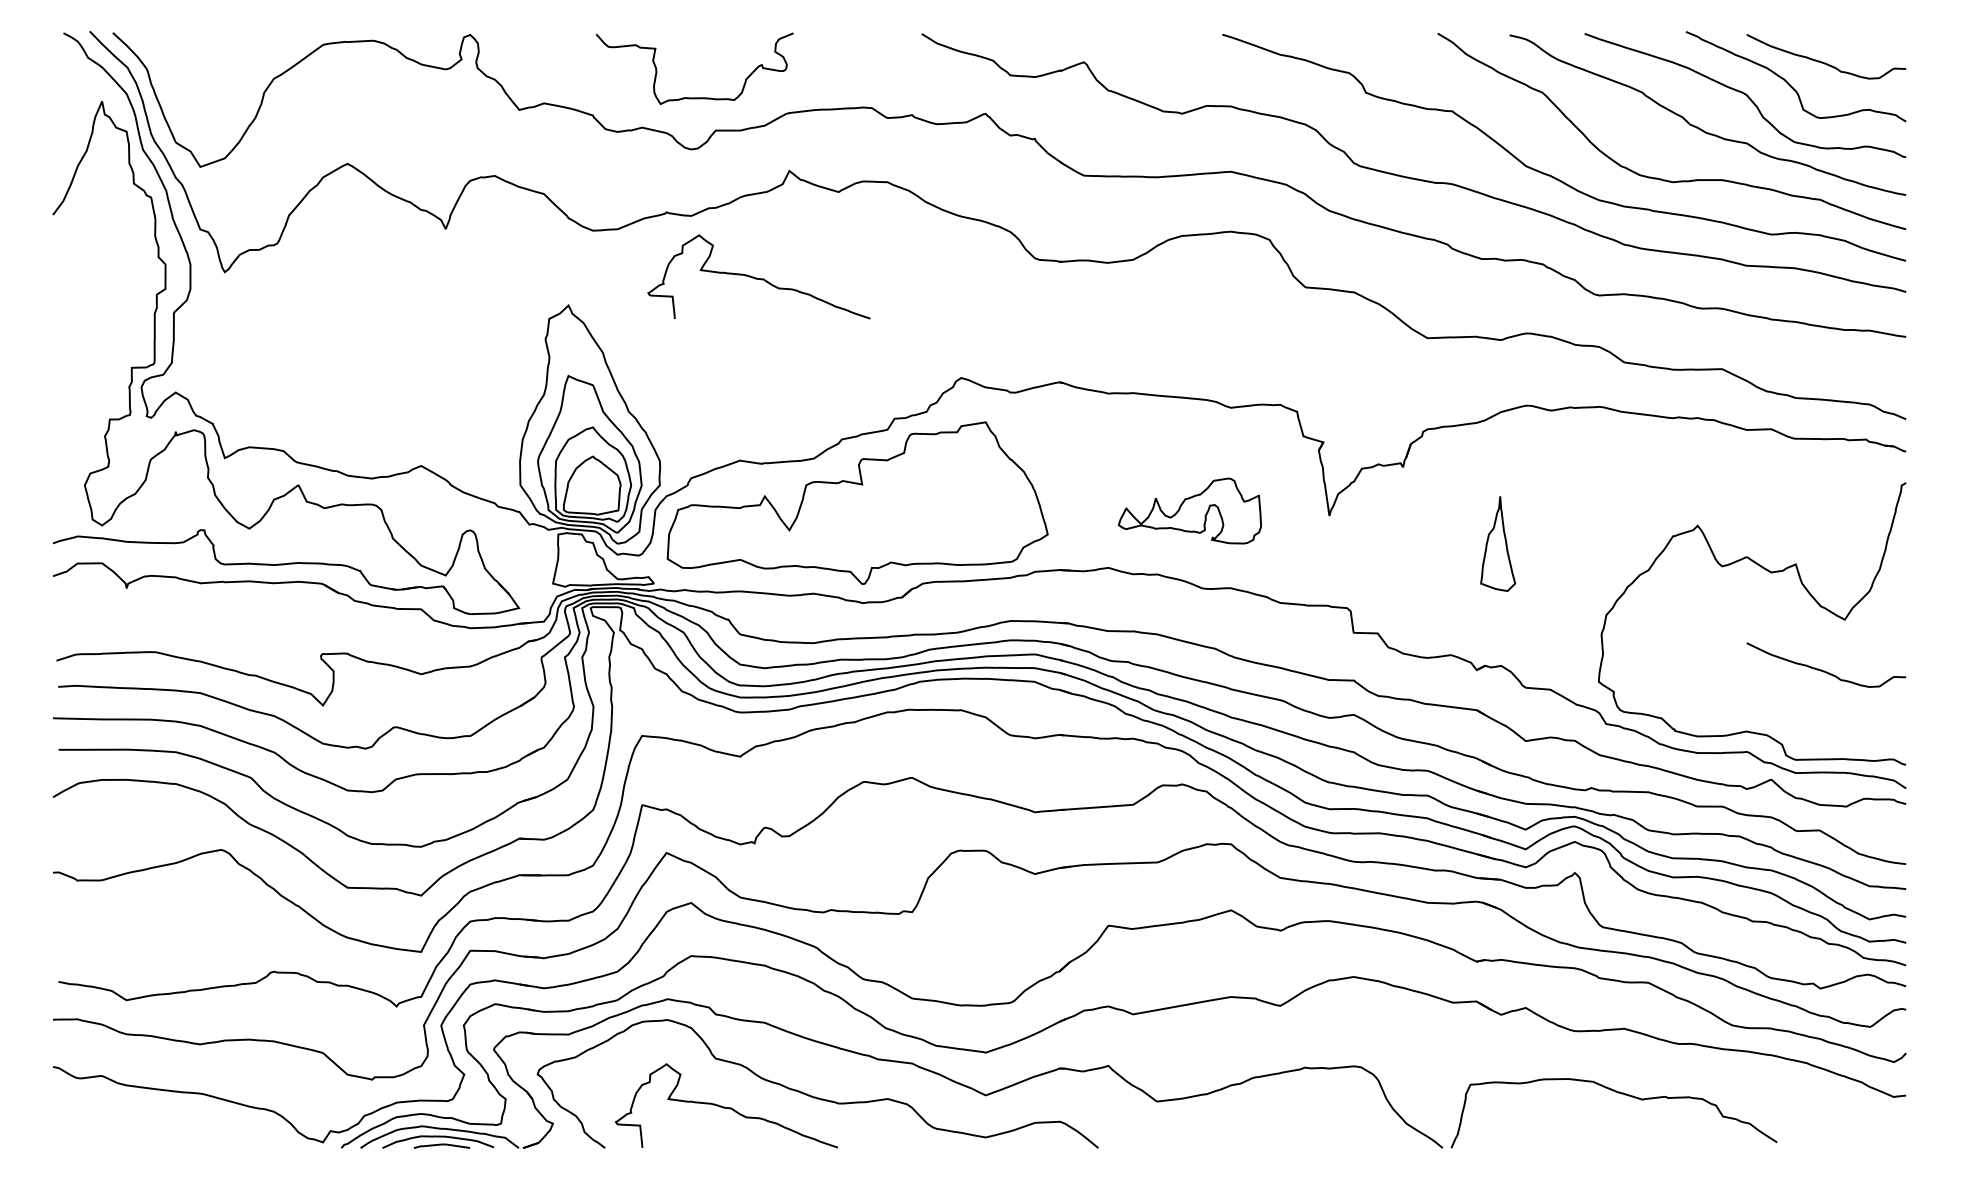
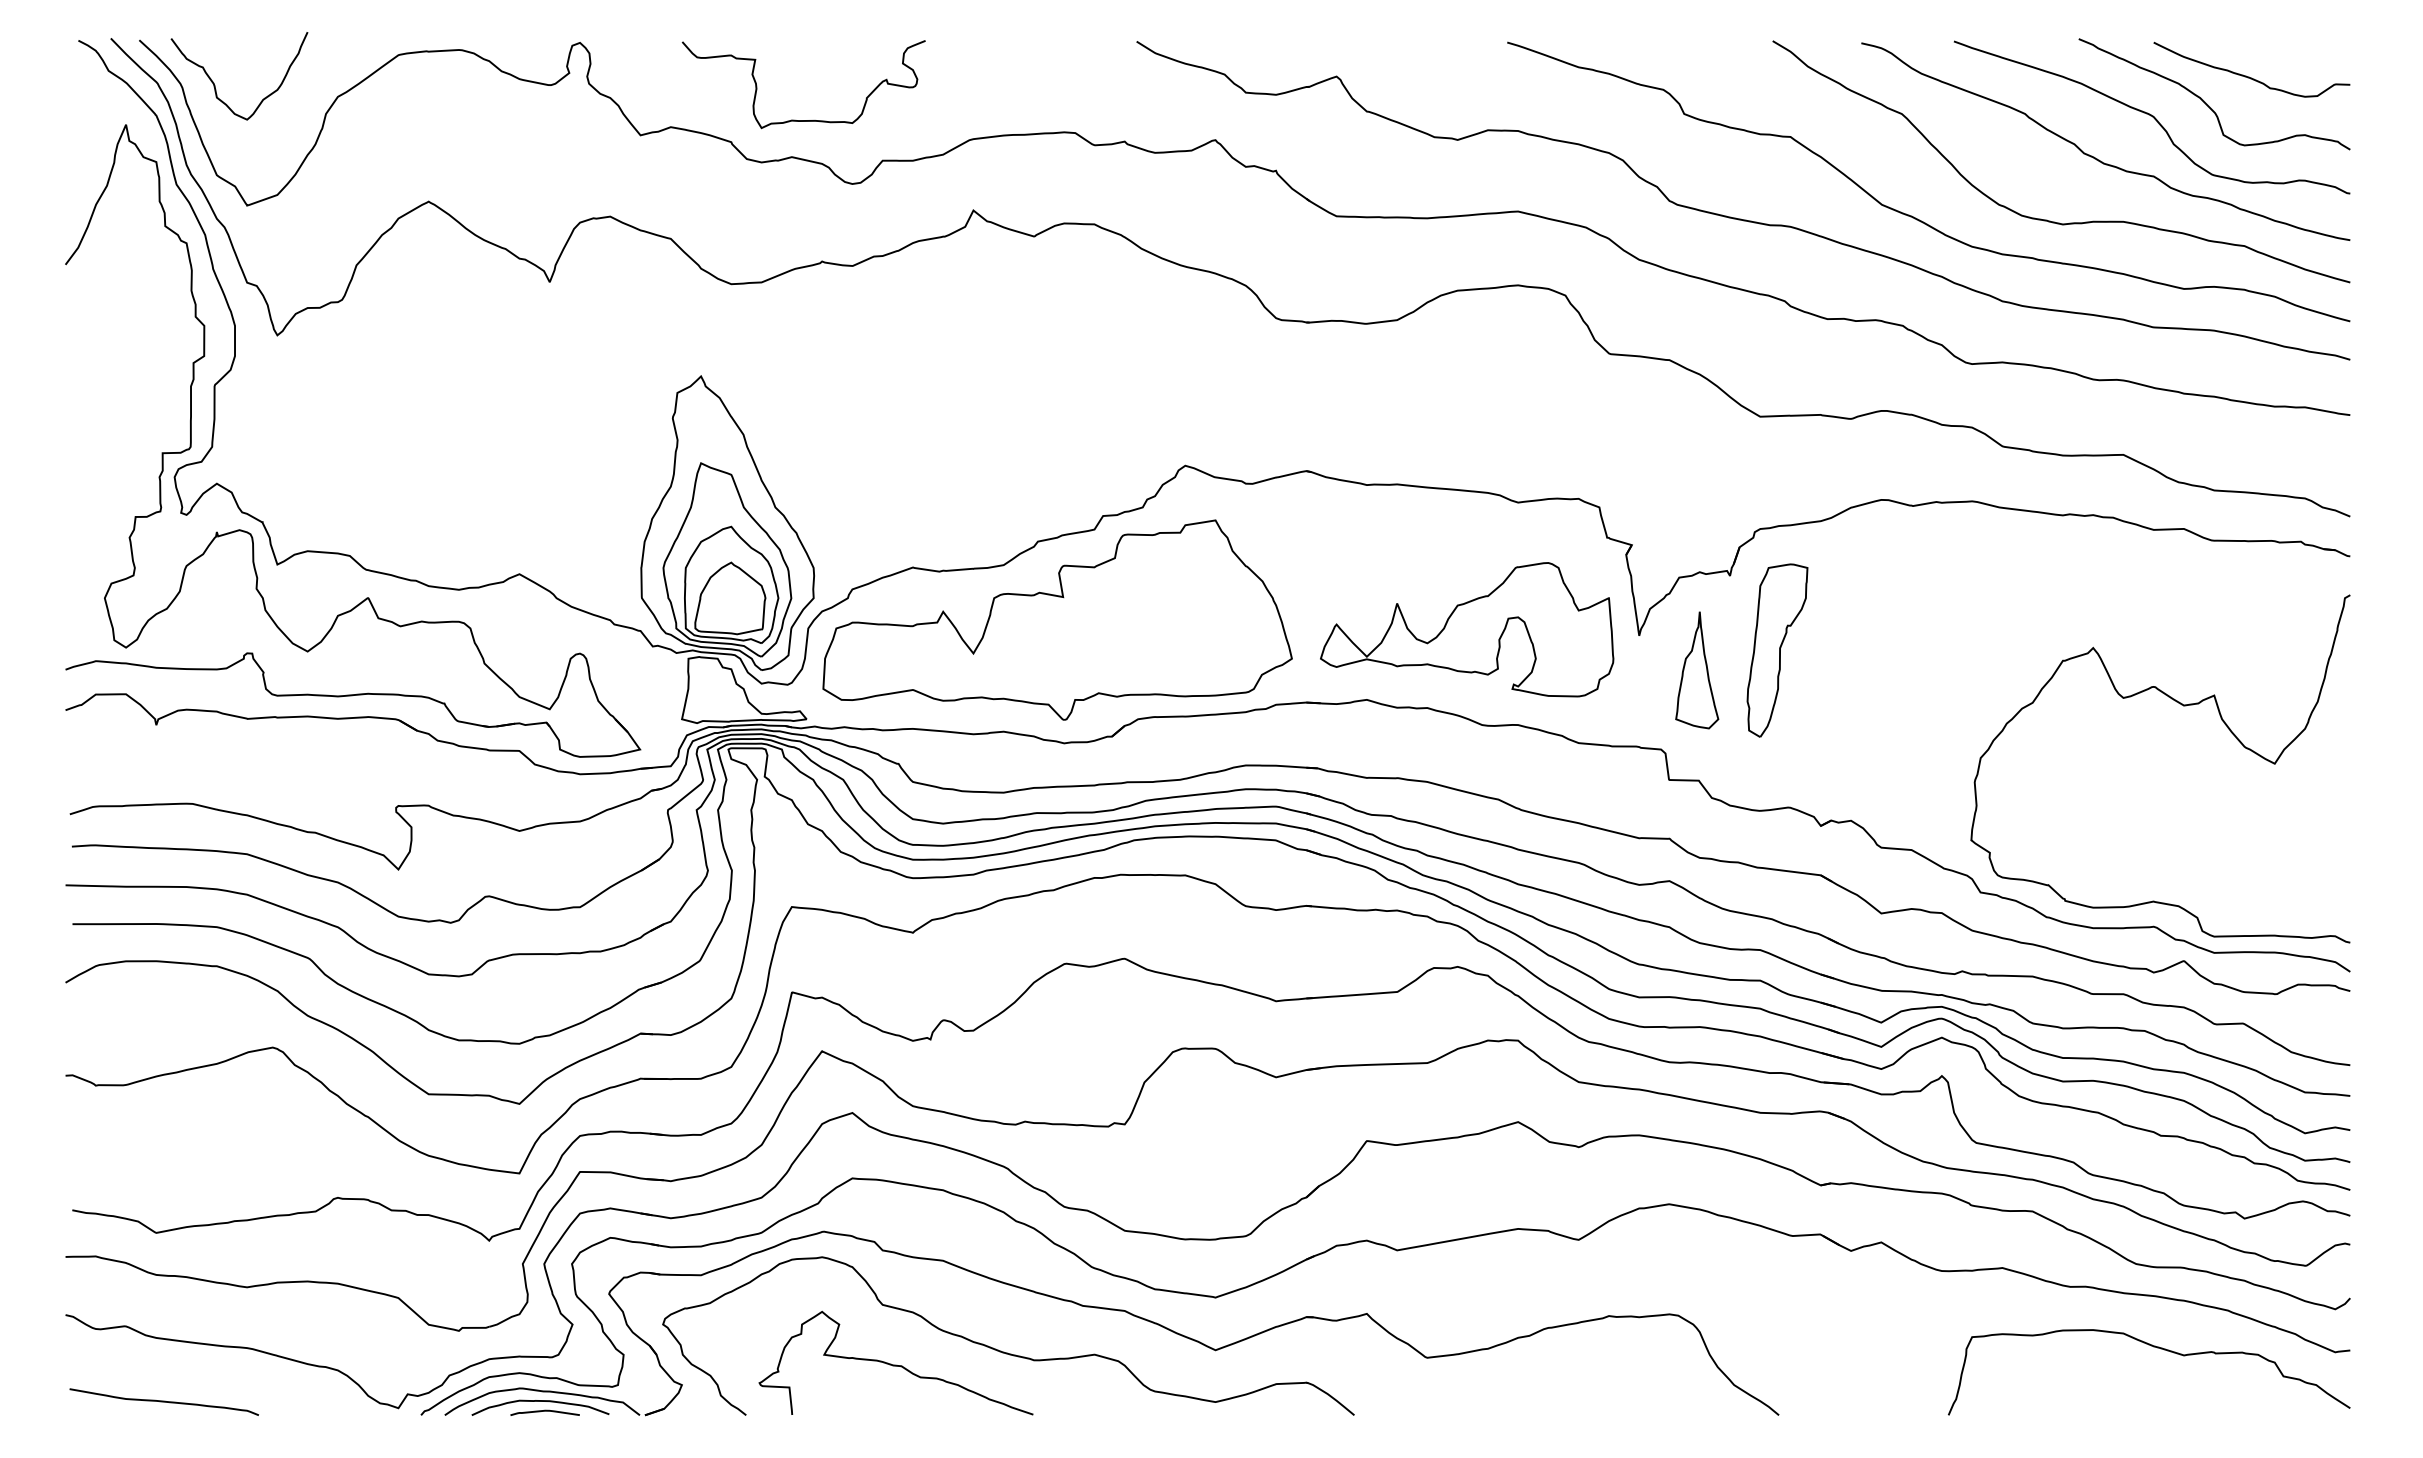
curve: (174, 69) -> (215, 85), added
curve: (688, 97) -> (795, 119), moved
curve: (758, 278) -> (935, 342), removed
part: (1190, 510) -> (1467, 629), size x1.67
part: (1441, 527) -> (1777, 650), added
part: (1498, 544) -> (1697, 670), moved
curve: (1824, 670) -> (2249, 826), removed
curve: (1620, 1093) -> (2157, 1348), moved
curve: (132, 1136) -> (163, 1401), added

